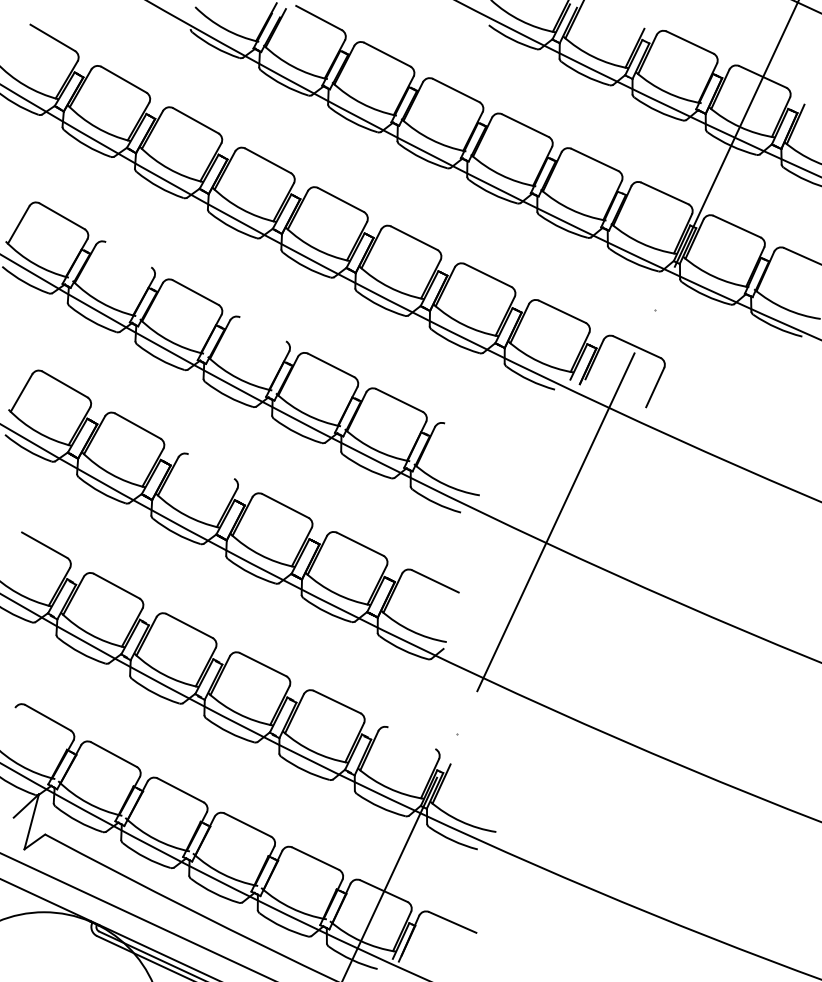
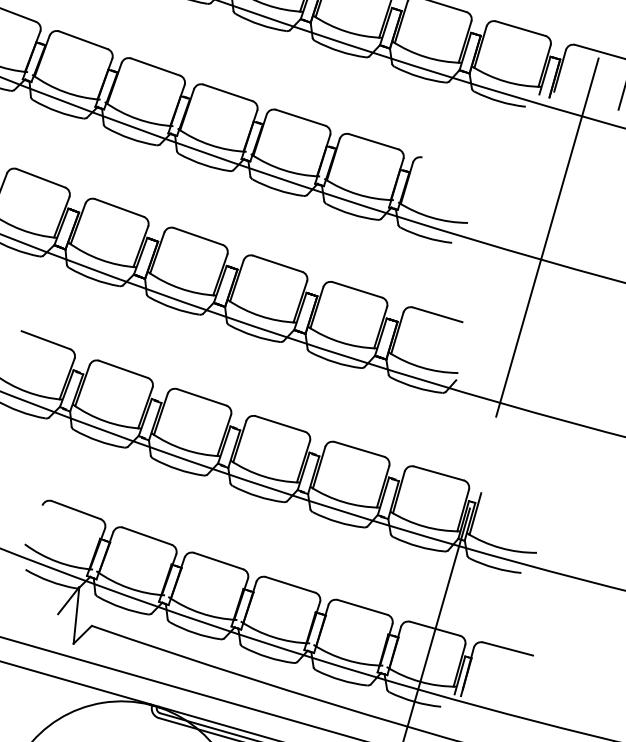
line: (128, 254) -> (83, 39), added
line: (263, 329) -> (228, 92), added
line: (211, 466) -> (198, 236), added
line: (411, 738) -> (438, 473), added

